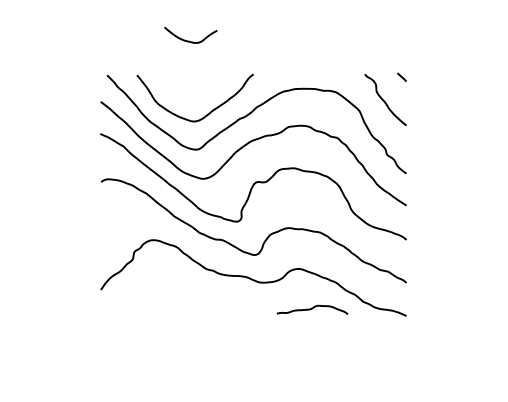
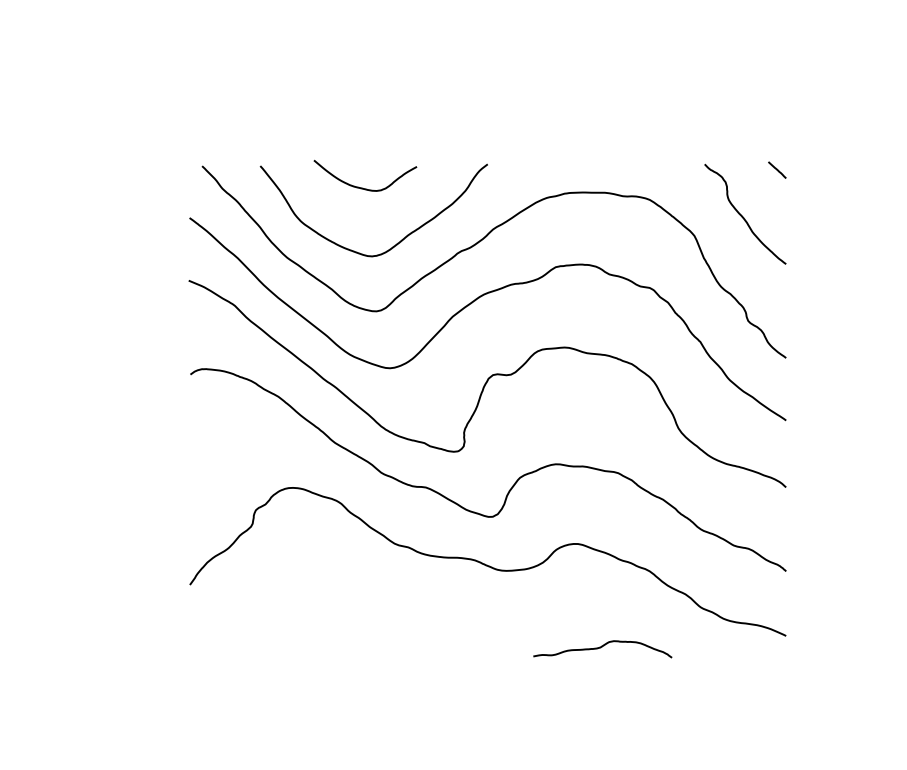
curve: (189, 40) -> (362, 186), moved
curve: (312, 309) -> (602, 648), moved

